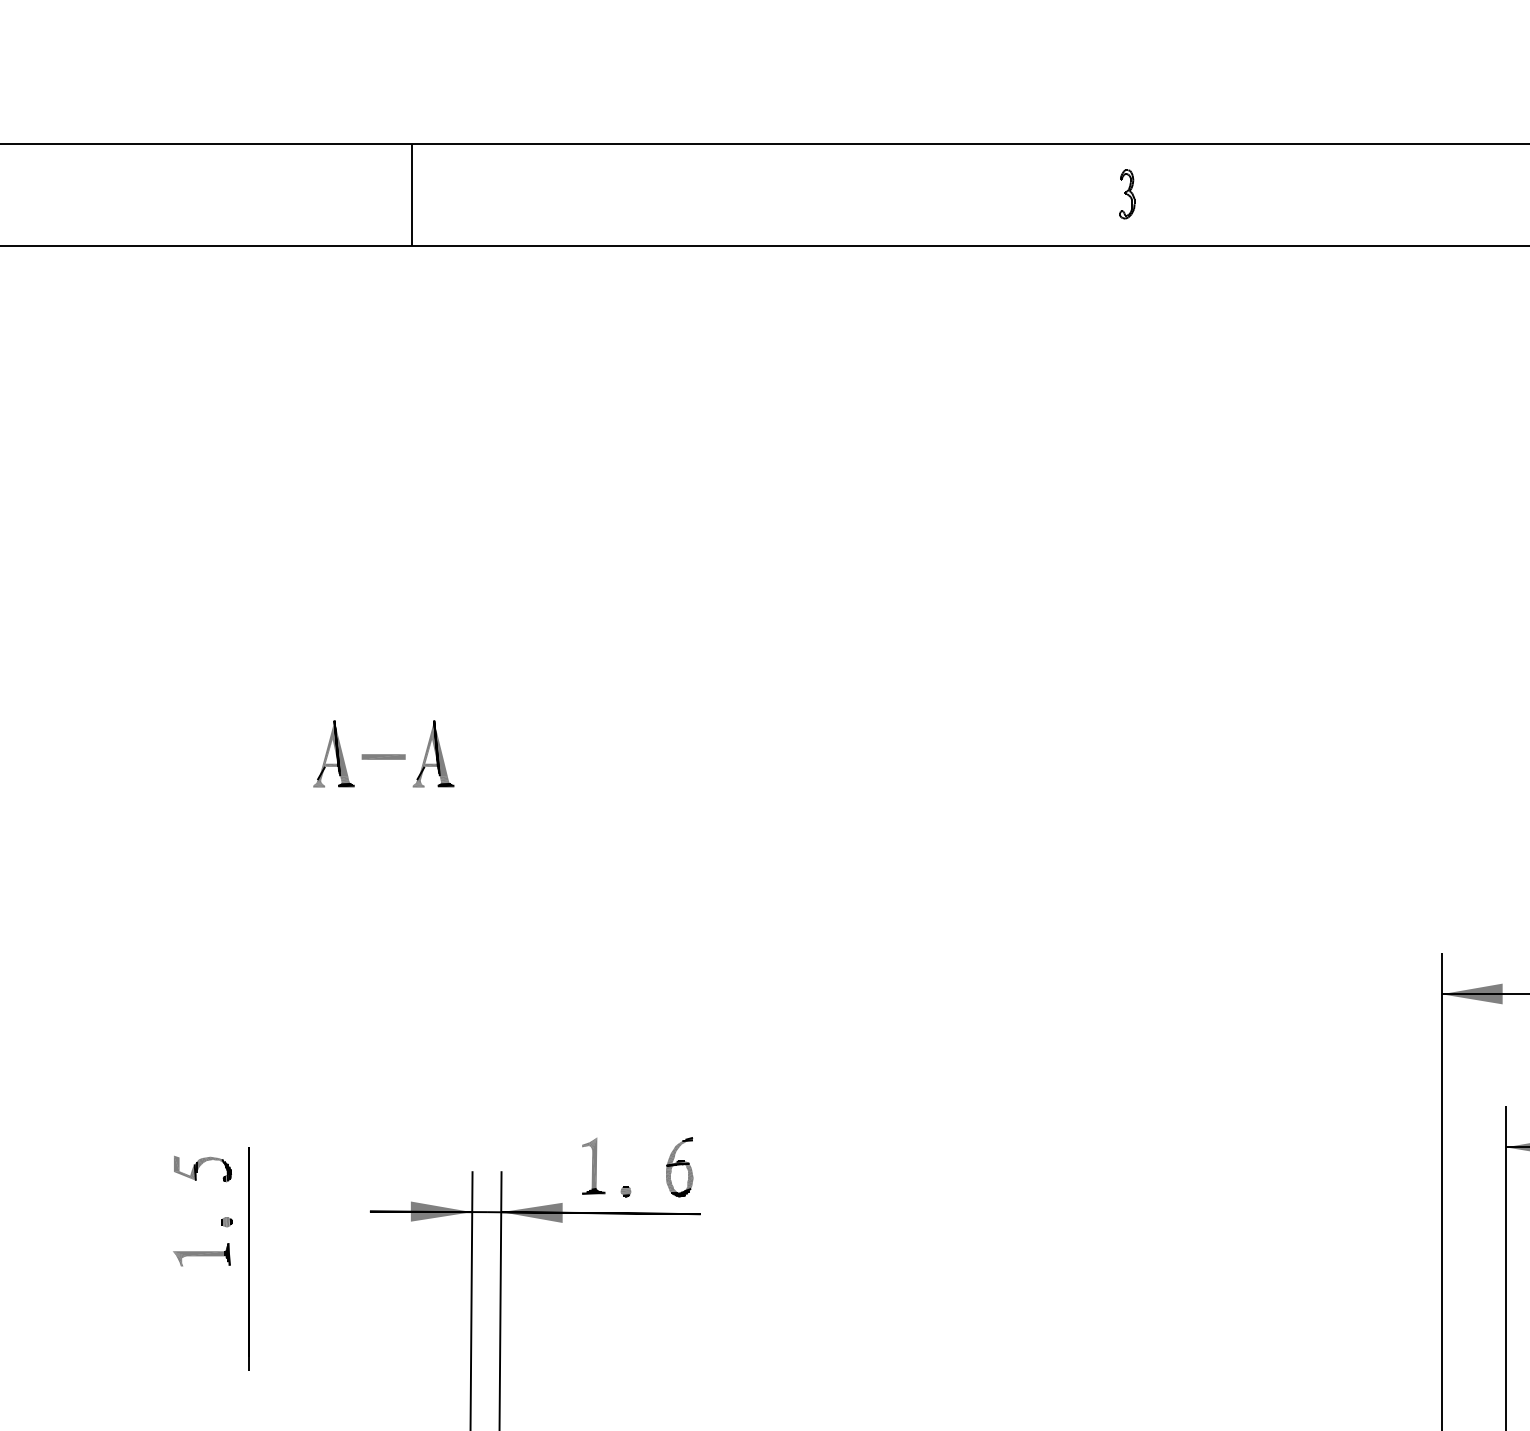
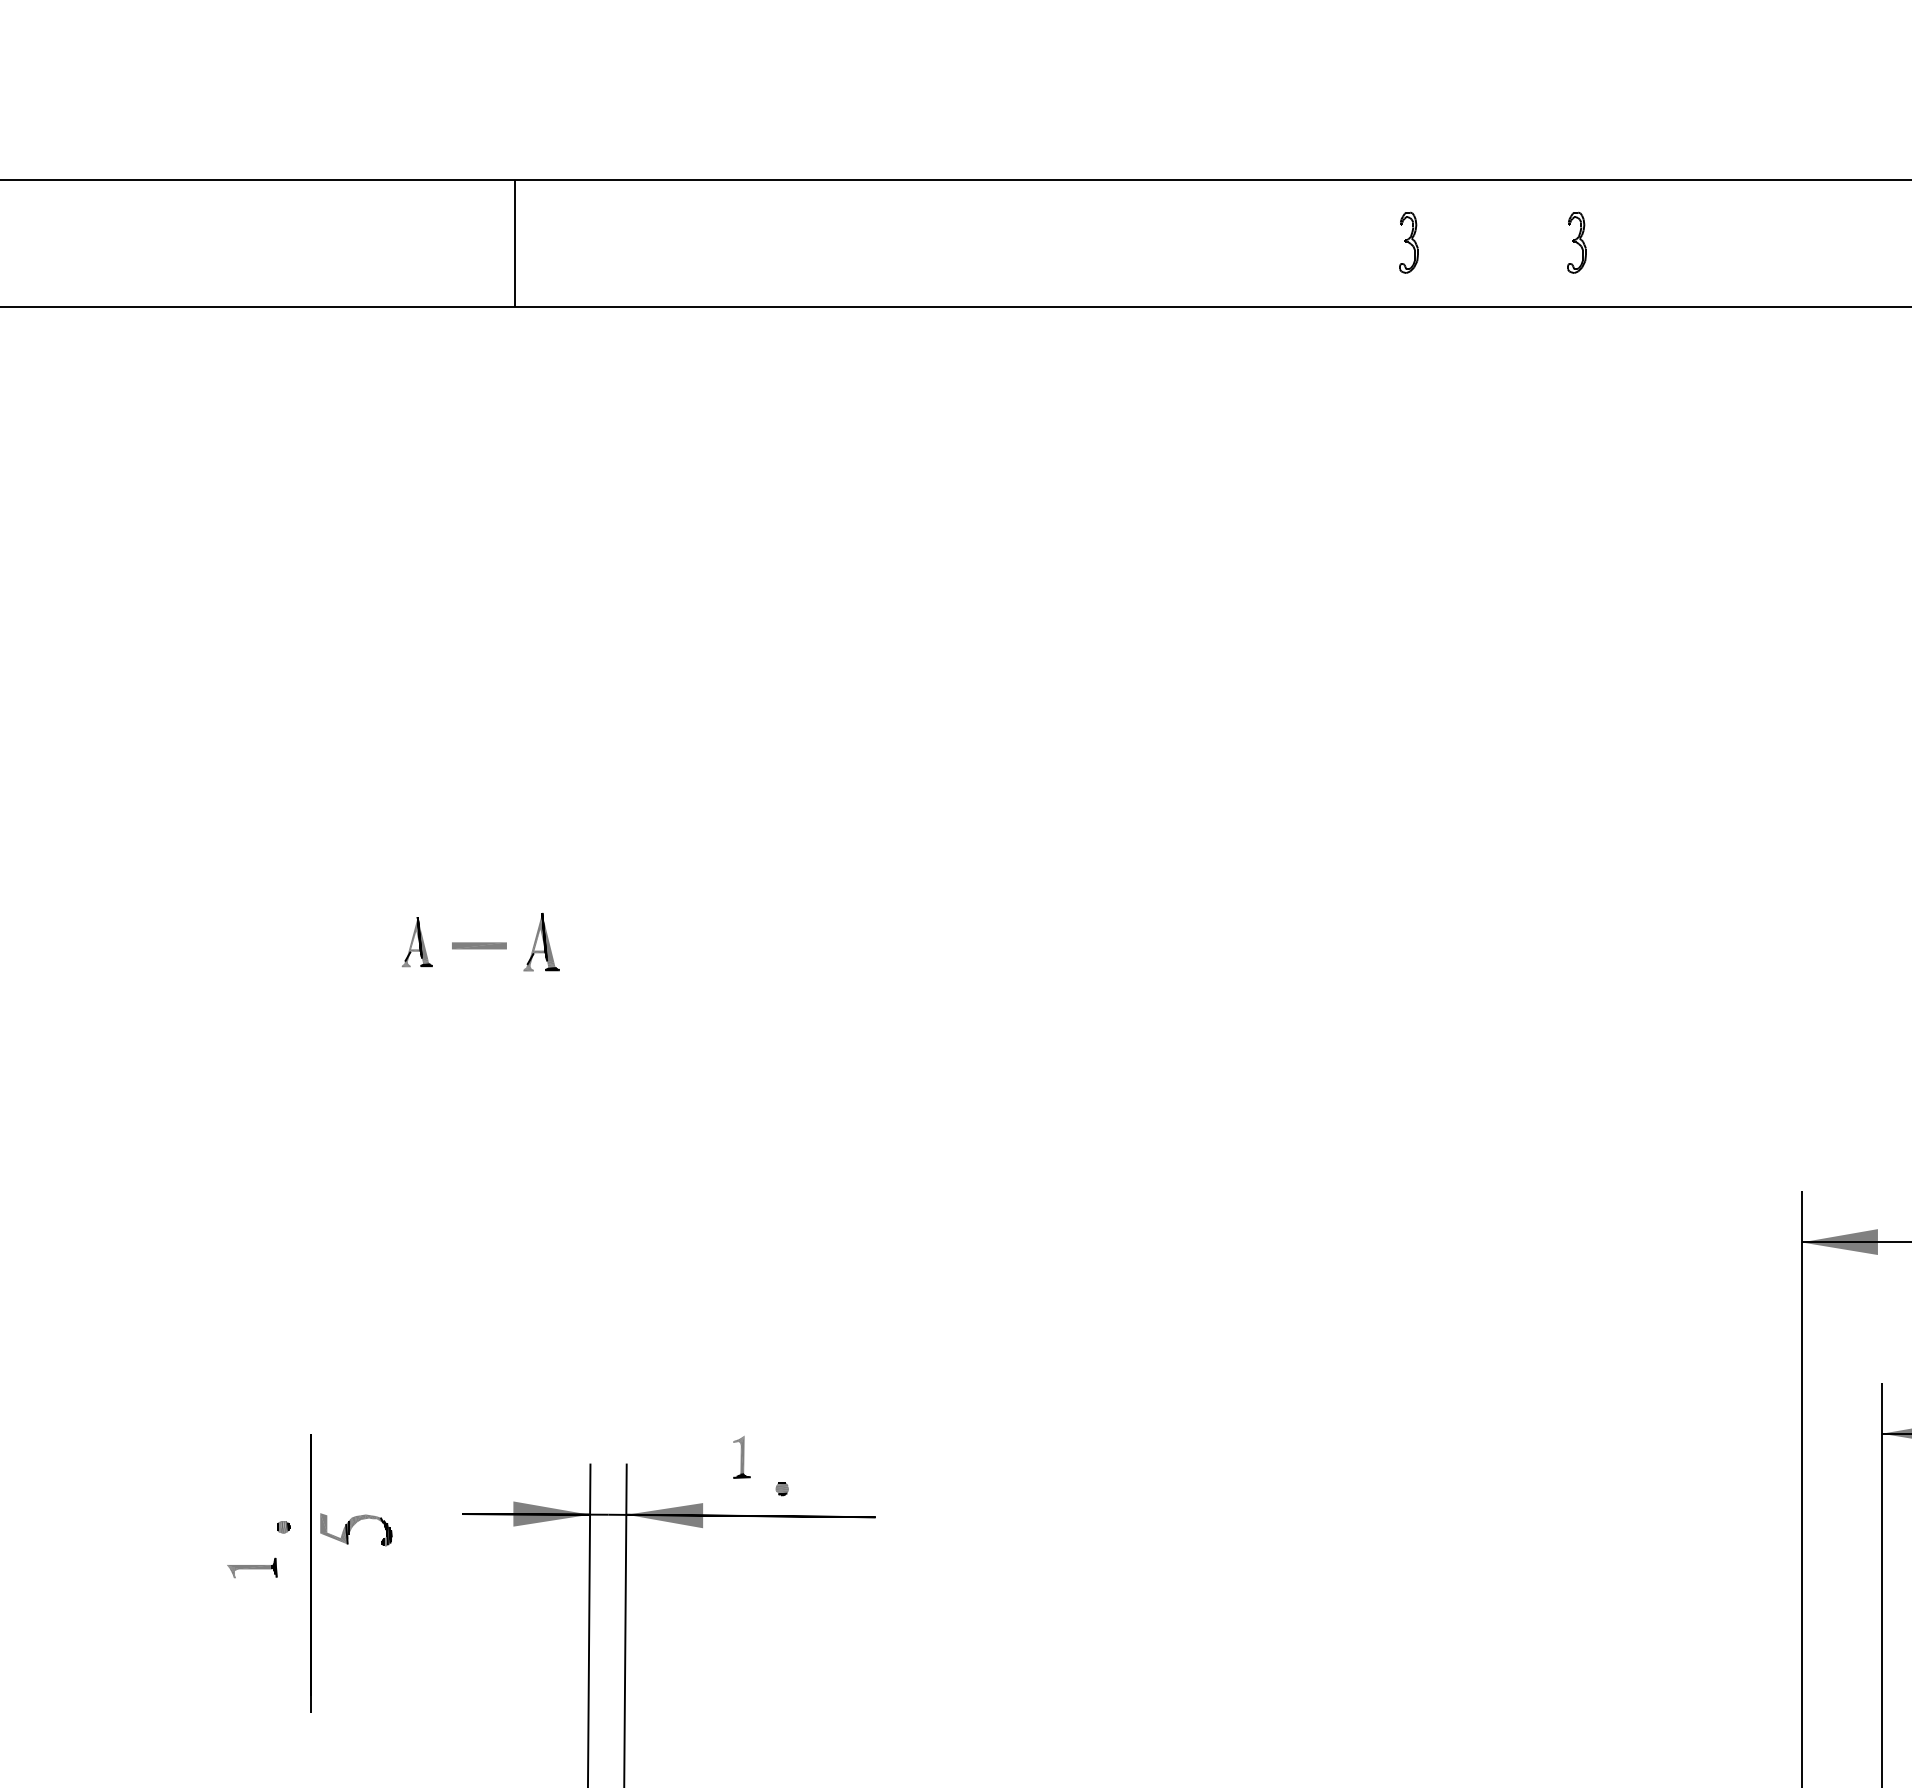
part: (1261, 194) -> (1576, 242), added
part: (334, 753) -> (417, 941), size x0.6
part: (433, 753) -> (541, 941), size x0.7
part: (593, 1165) -> (741, 1456), size x0.6
part: (679, 1167) -> (849, 1458), removed
part: (202, 1168) -> (356, 1529), moved
part: (202, 1254) -> (252, 1567), size x0.7

